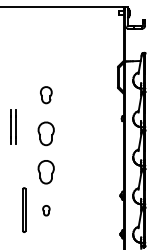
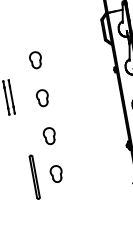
part: (46, 133) -> (42, 97), size x0.71
part: (46, 172) -> (49, 136), size x0.71
part: (46, 210) -> (56, 173), size x1.67

